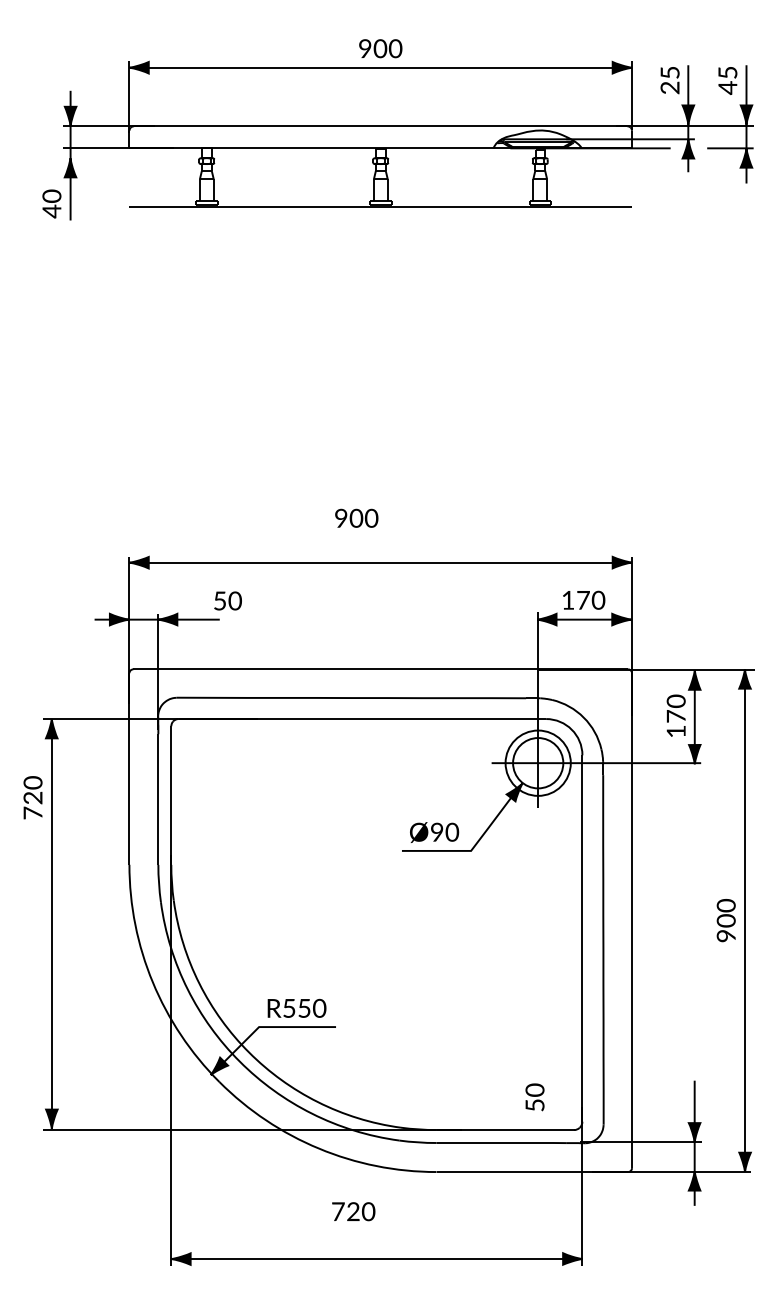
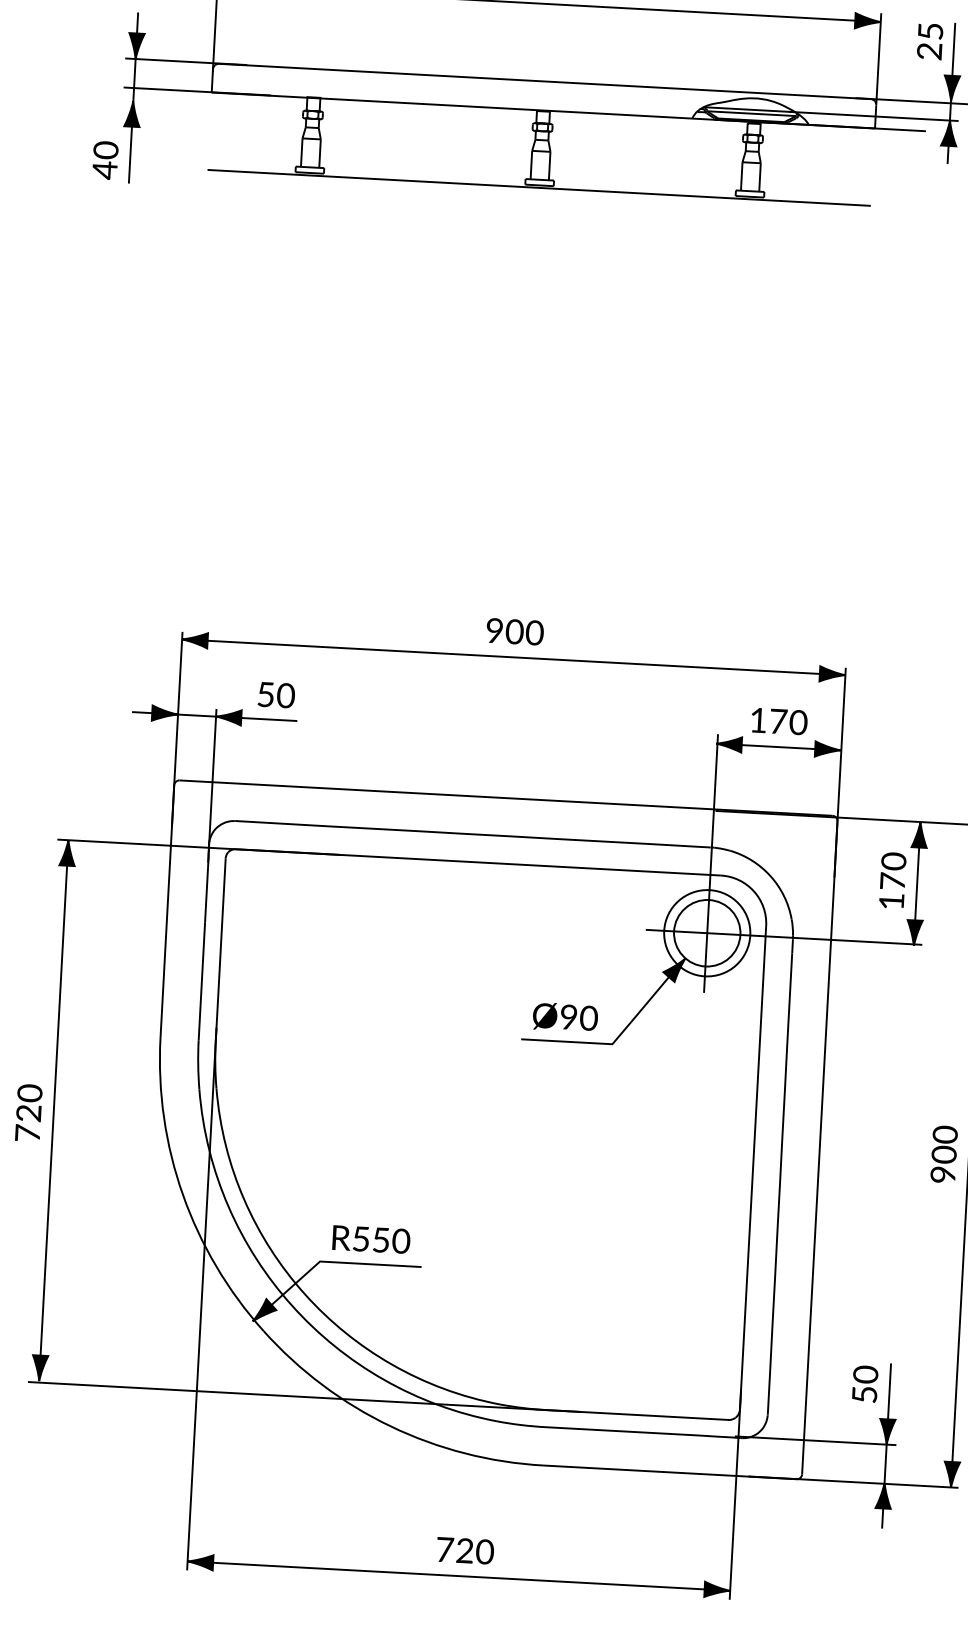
text: (356, 517) -> (514, 630), moved
text: (227, 600) -> (275, 694), moved
text: (32, 797) -> (28, 1112), moved
text: (534, 1097) -> (864, 1384), moved
text: (353, 1211) -> (465, 1550), moved

